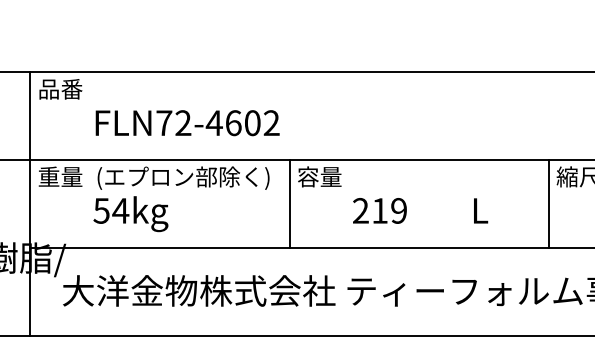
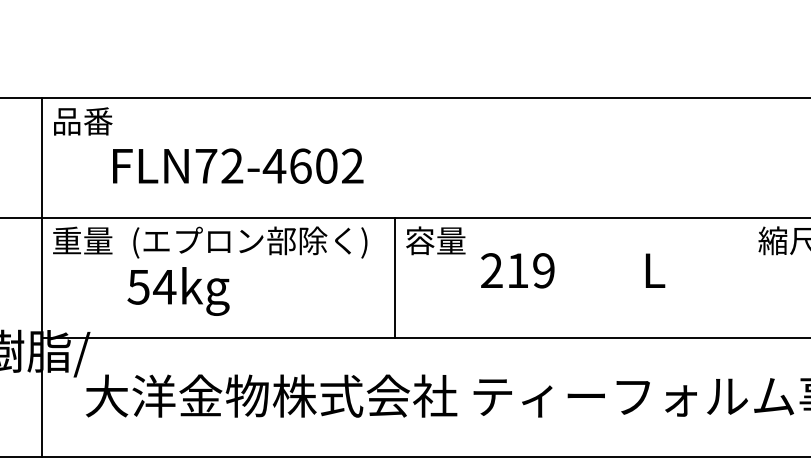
text: (187, 123) -> (237, 166), moved
line: (548, 203) -> (747, 277), removed
text: (420, 210) -> (573, 270), moved

